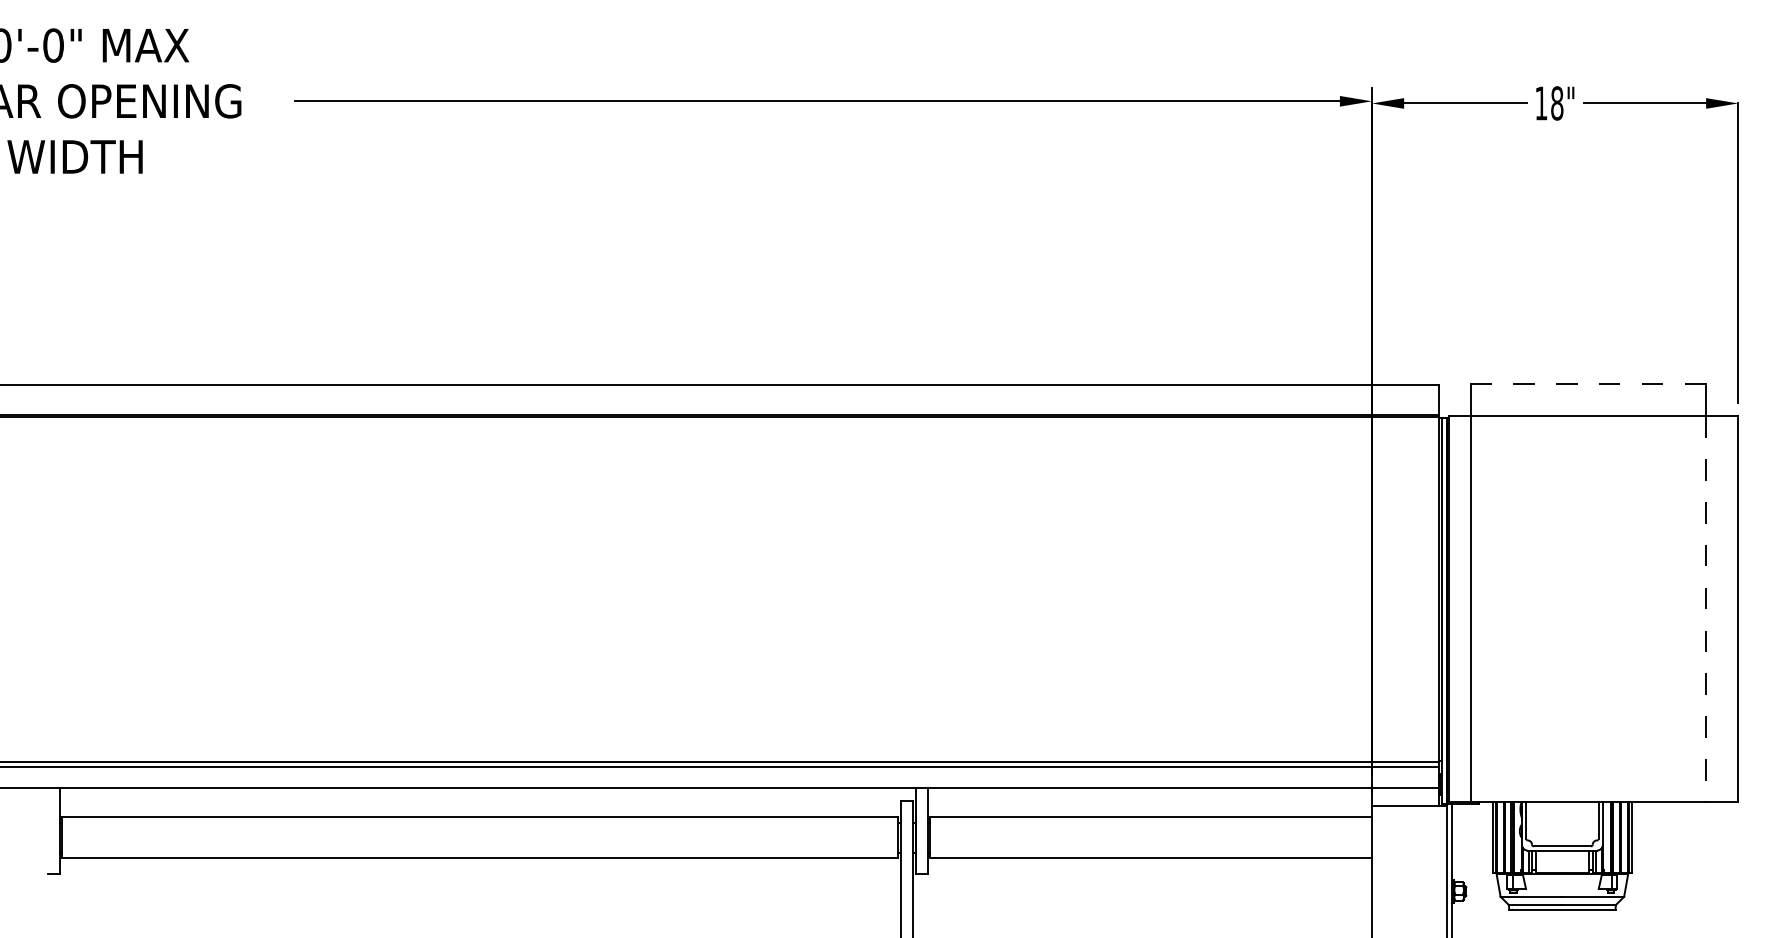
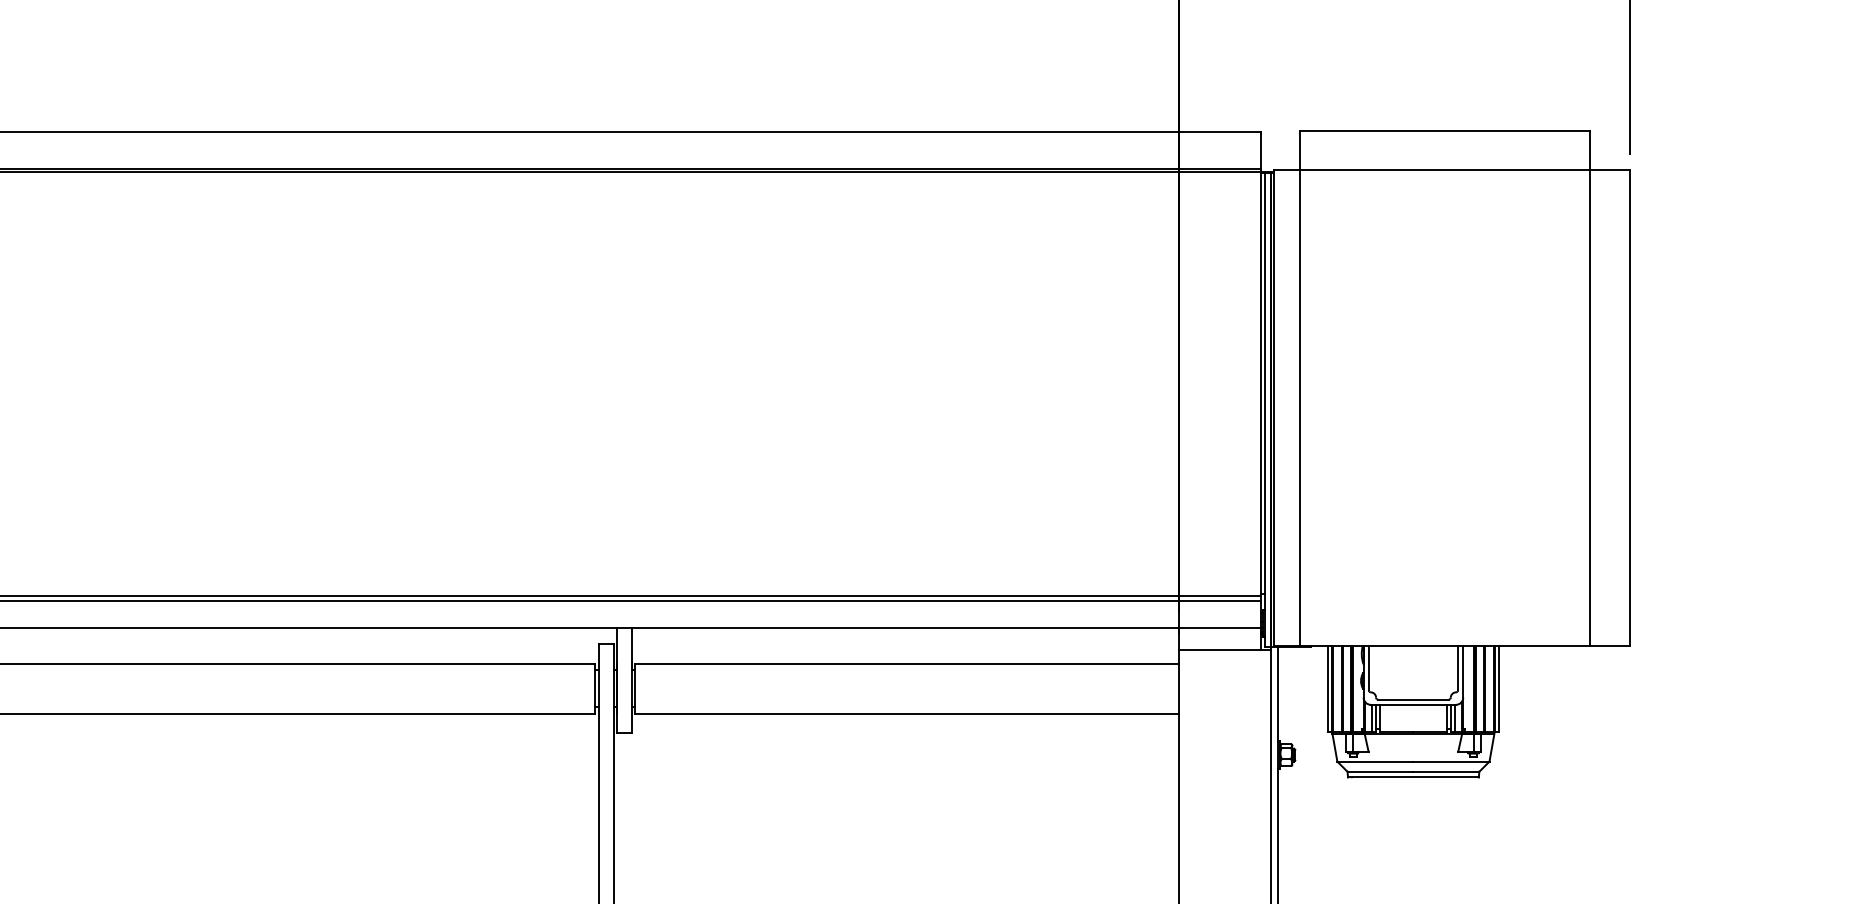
line: (1588, 384) -> (1445, 131), dashed -> solid
line: (1706, 609) -> (1590, 408), dashed -> solid

